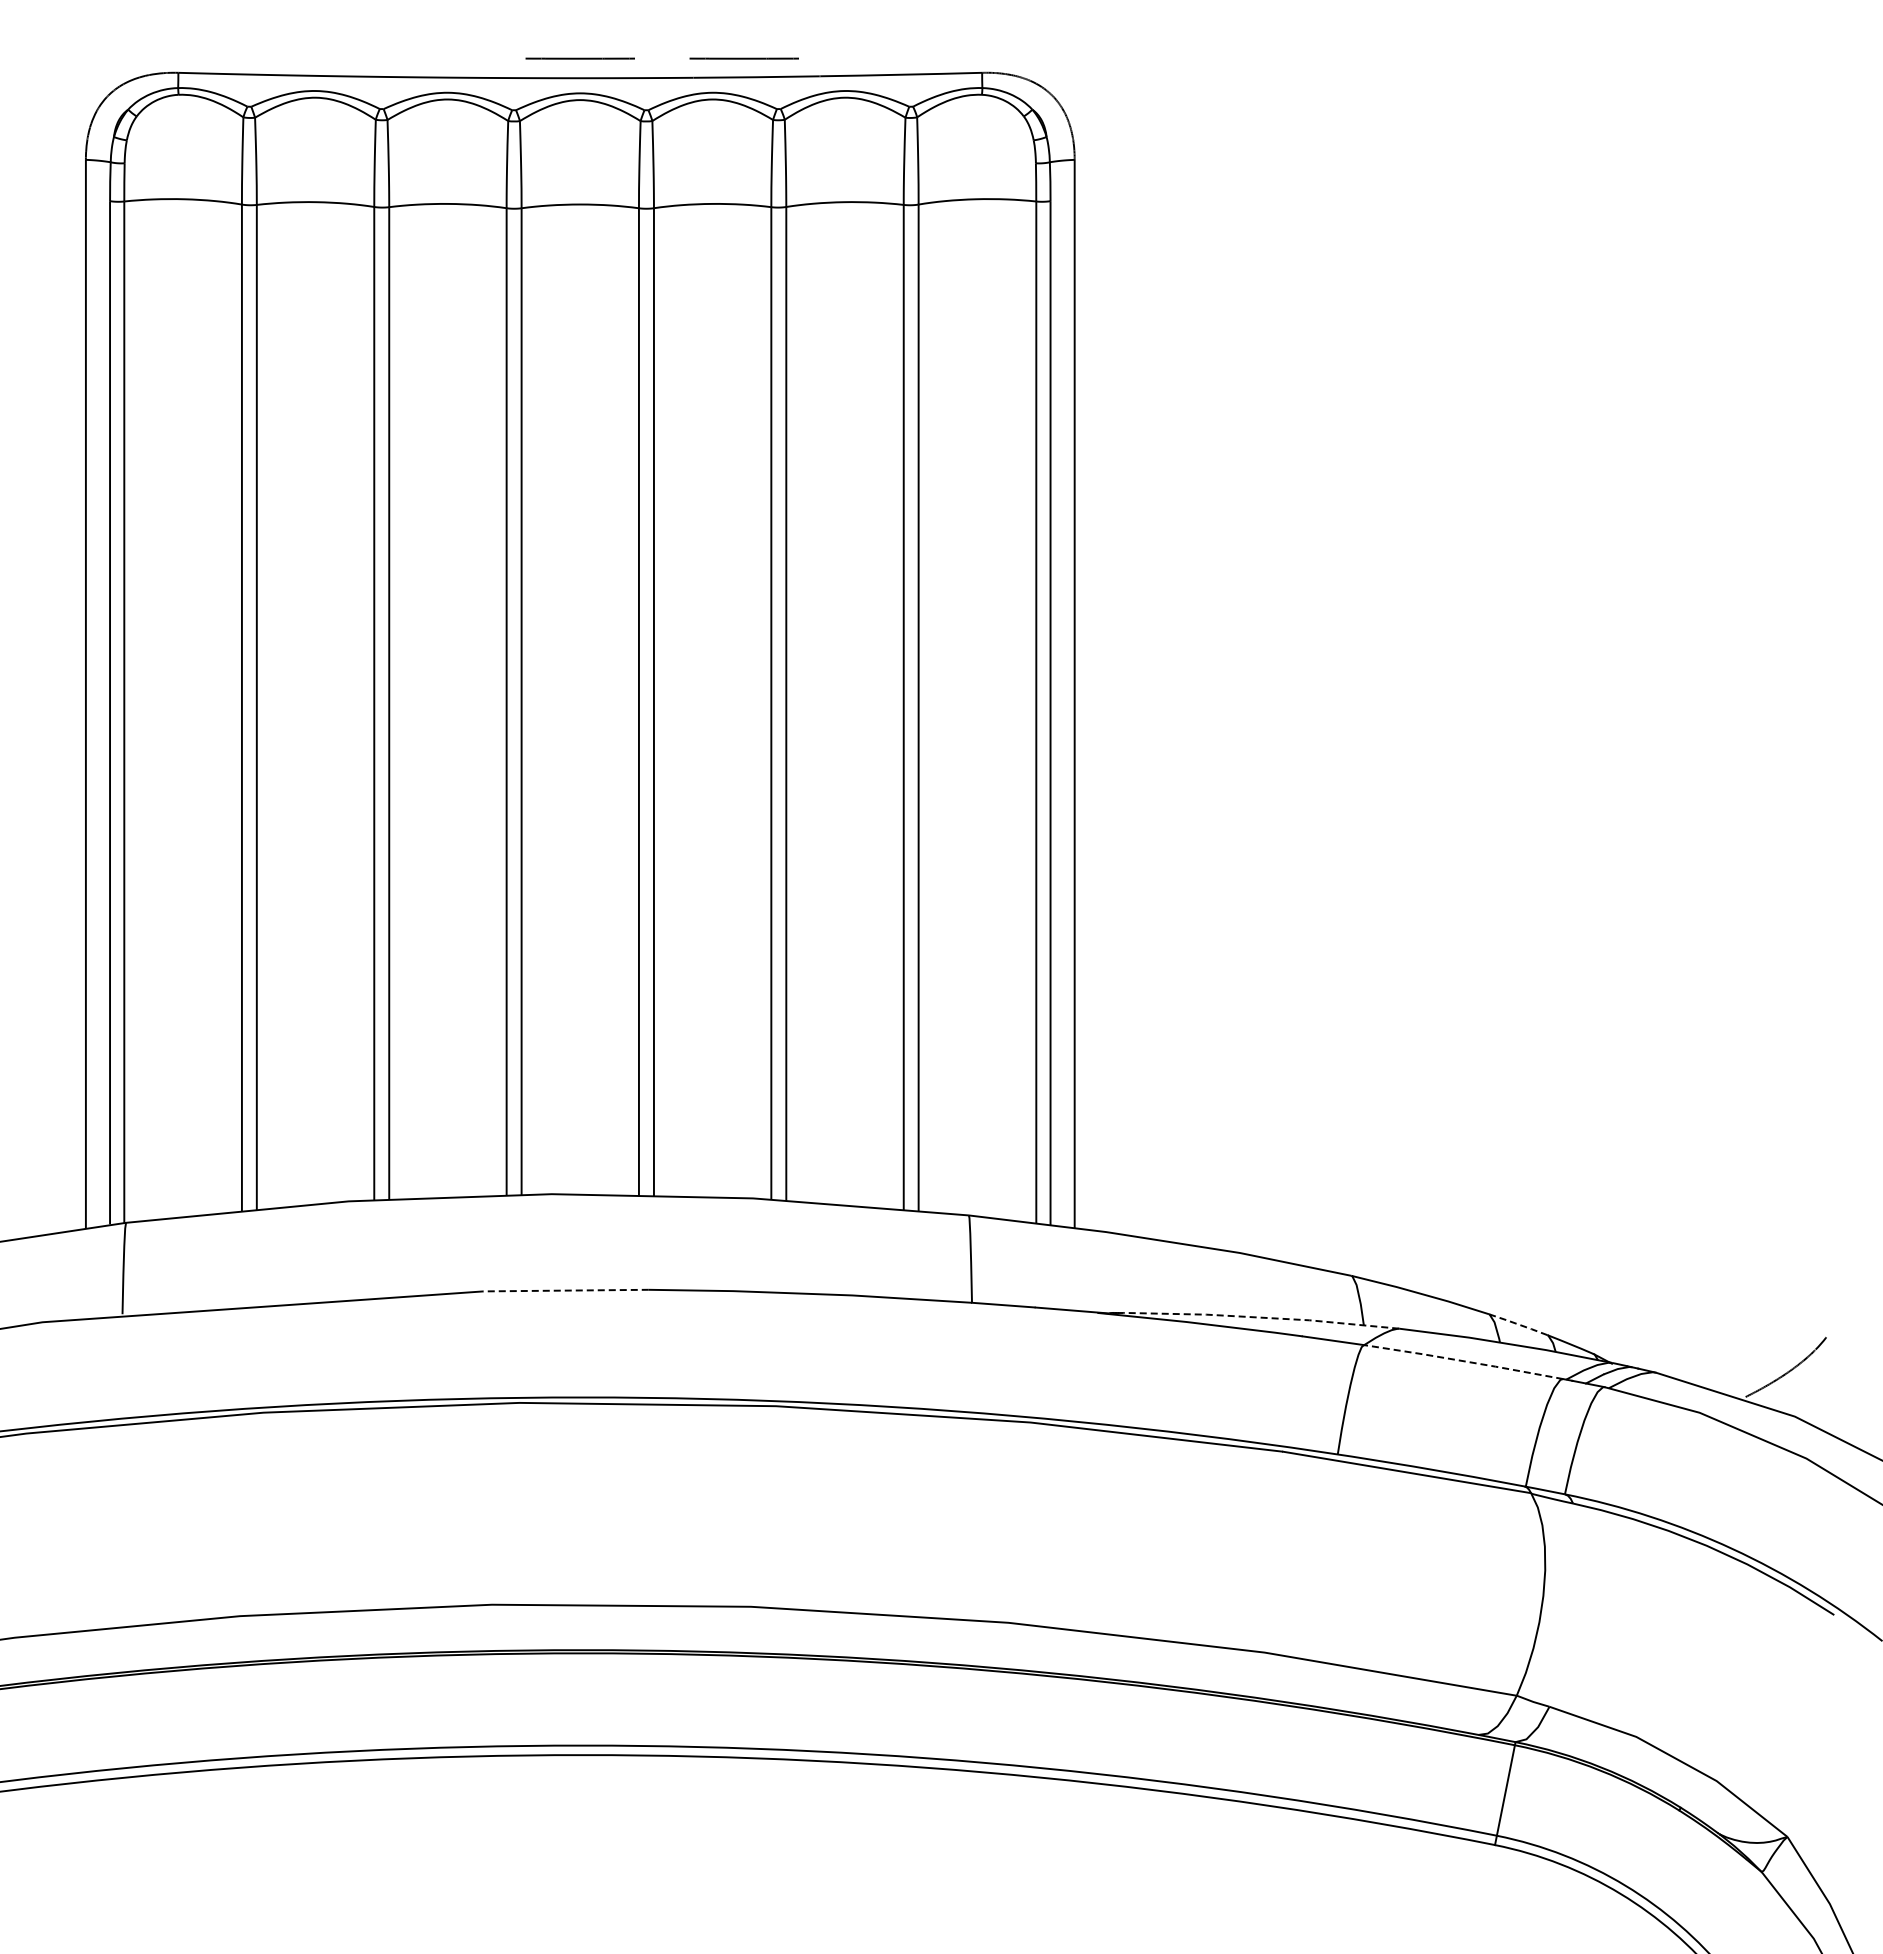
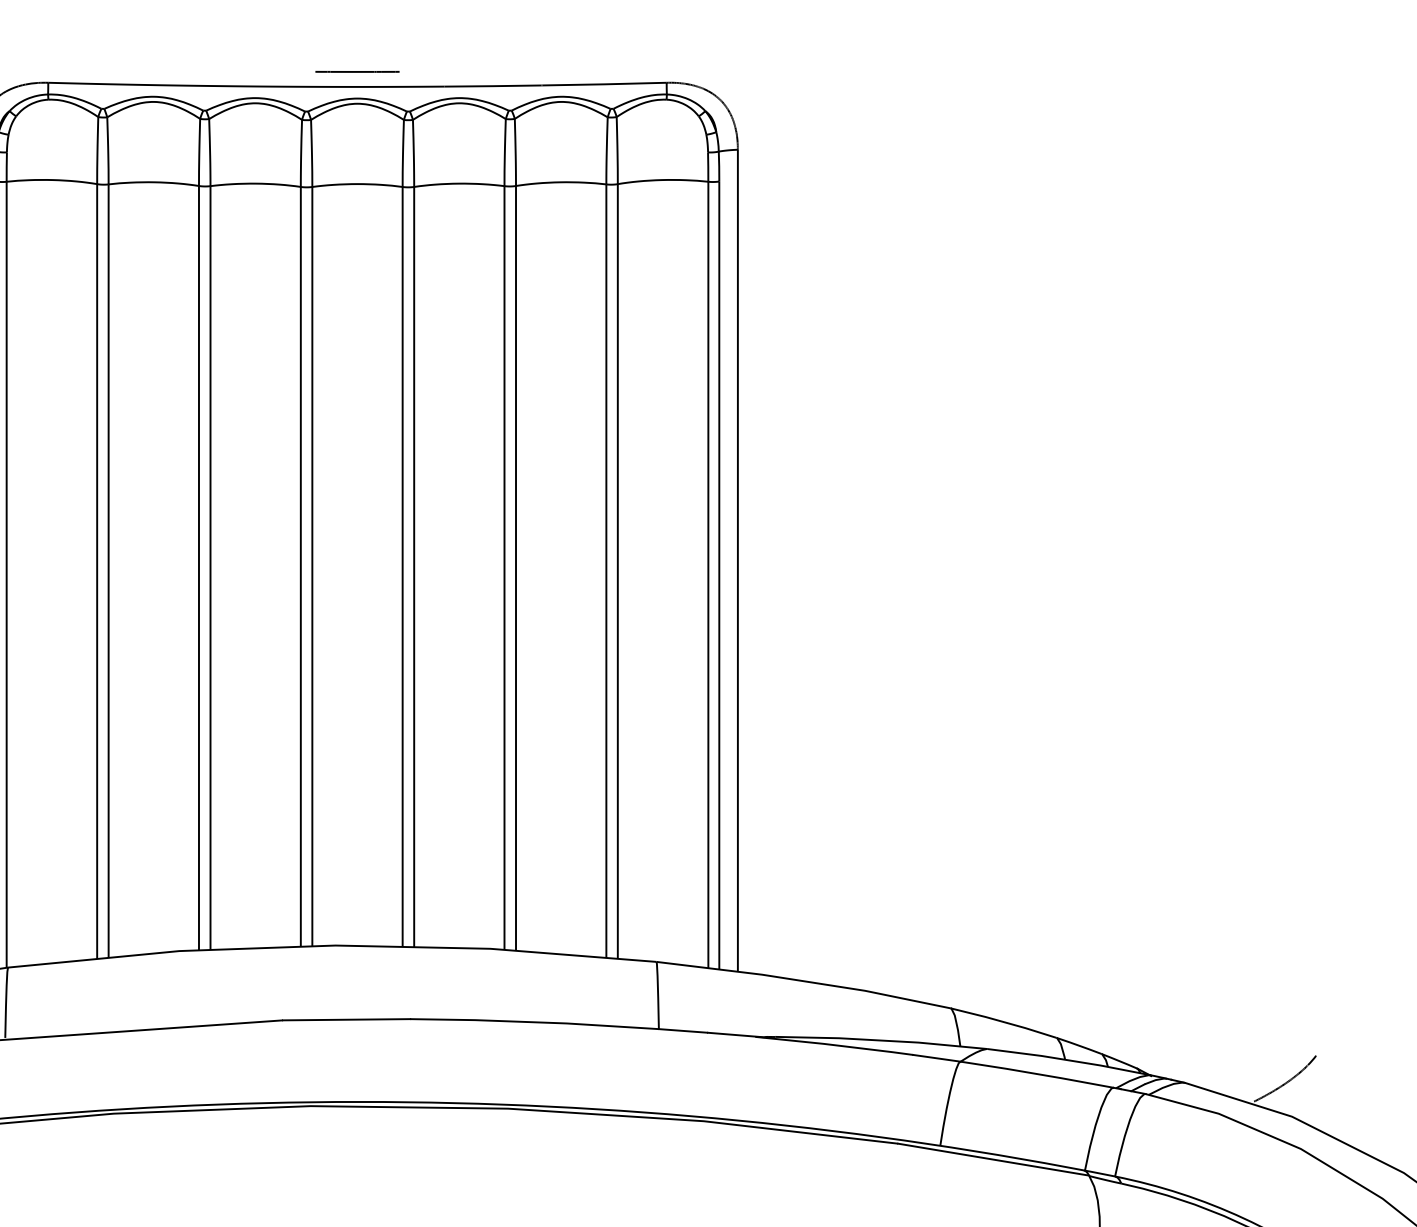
line: (743, 58) -> (483, 71), removed
line: (566, 1290) -> (346, 1019), dashed -> solid
line: (1261, 1317) -> (881, 1040), dashed -> solid
line: (1518, 1324) -> (1079, 1045), dashed -> solid
line: (1463, 1361) -> (1037, 1074), dashed -> solid

